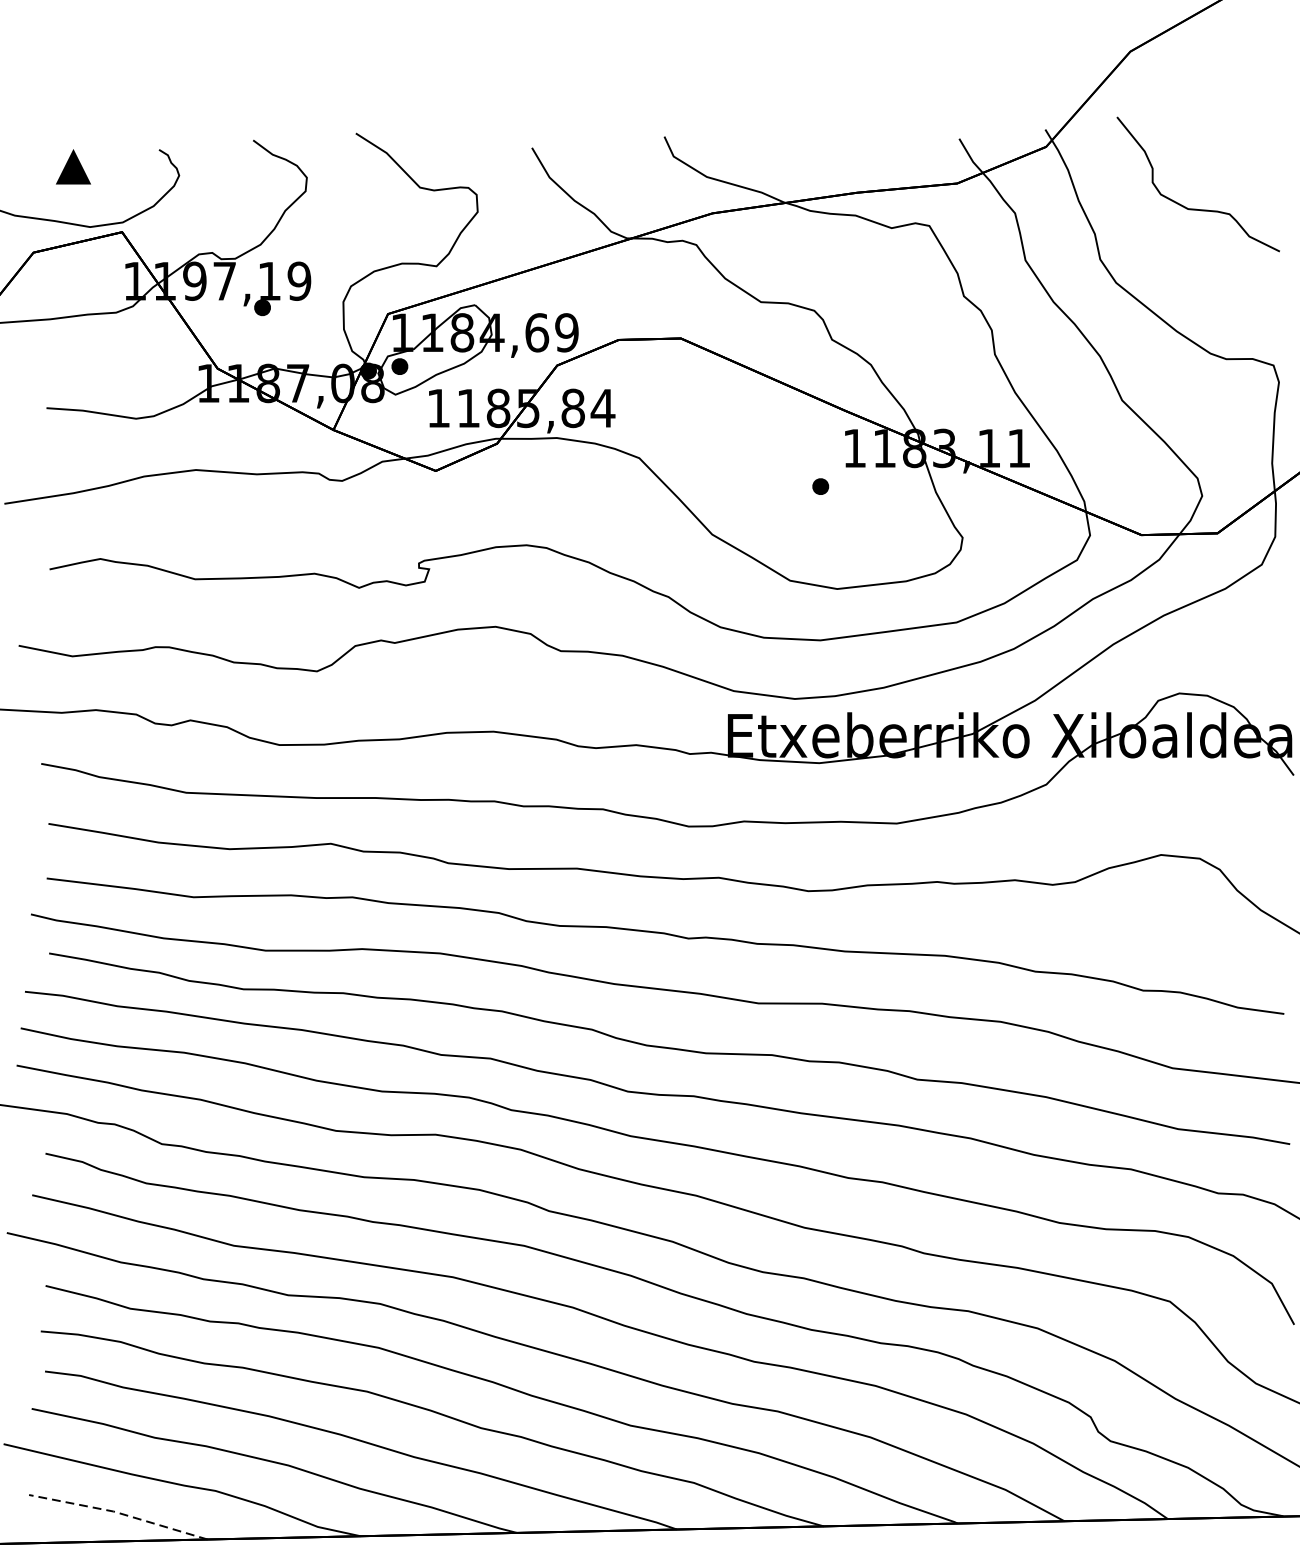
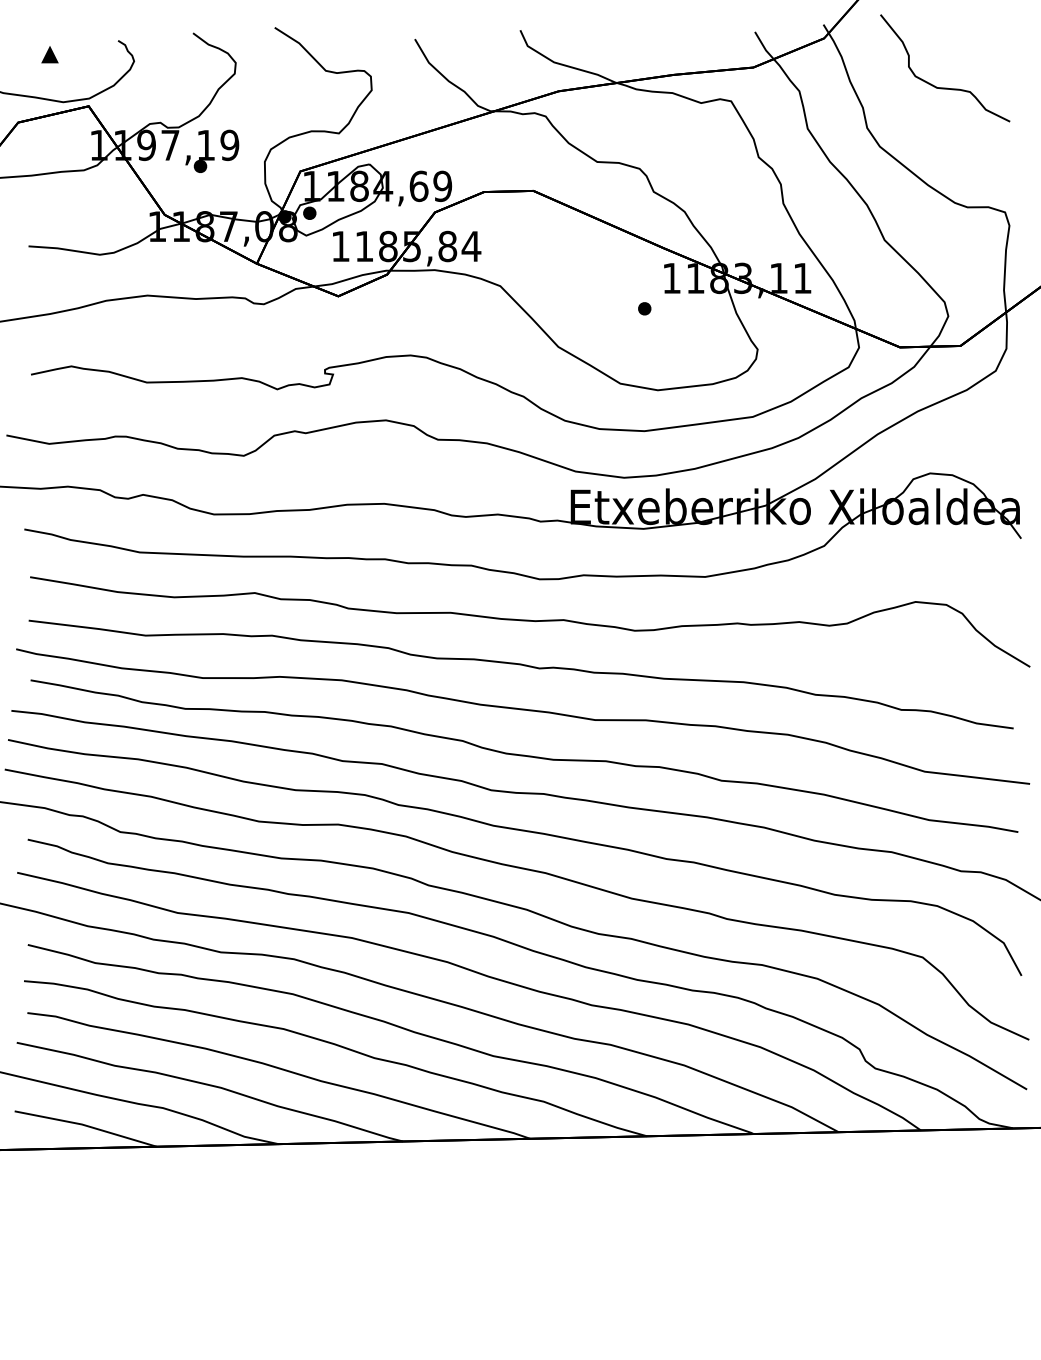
part: (72, 167) -> (49, 54), size x0.62
line: (118, 1512) -> (85, 1125), dashed -> solid

